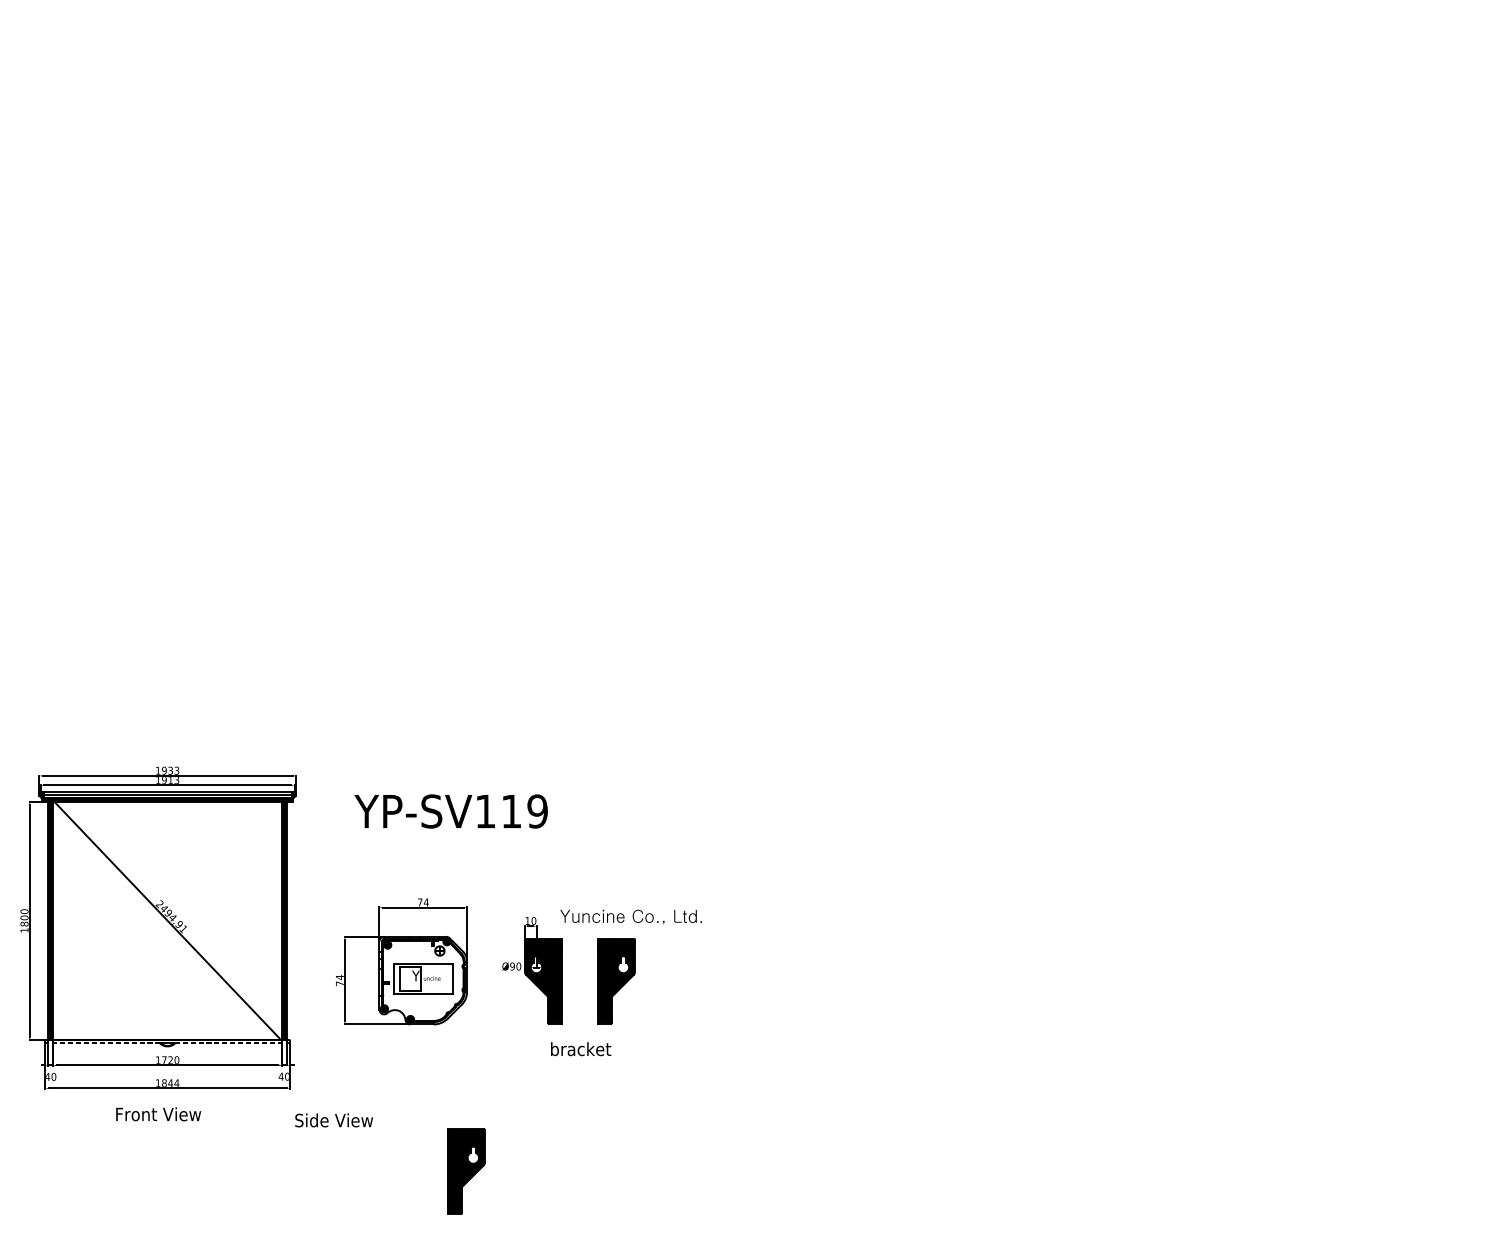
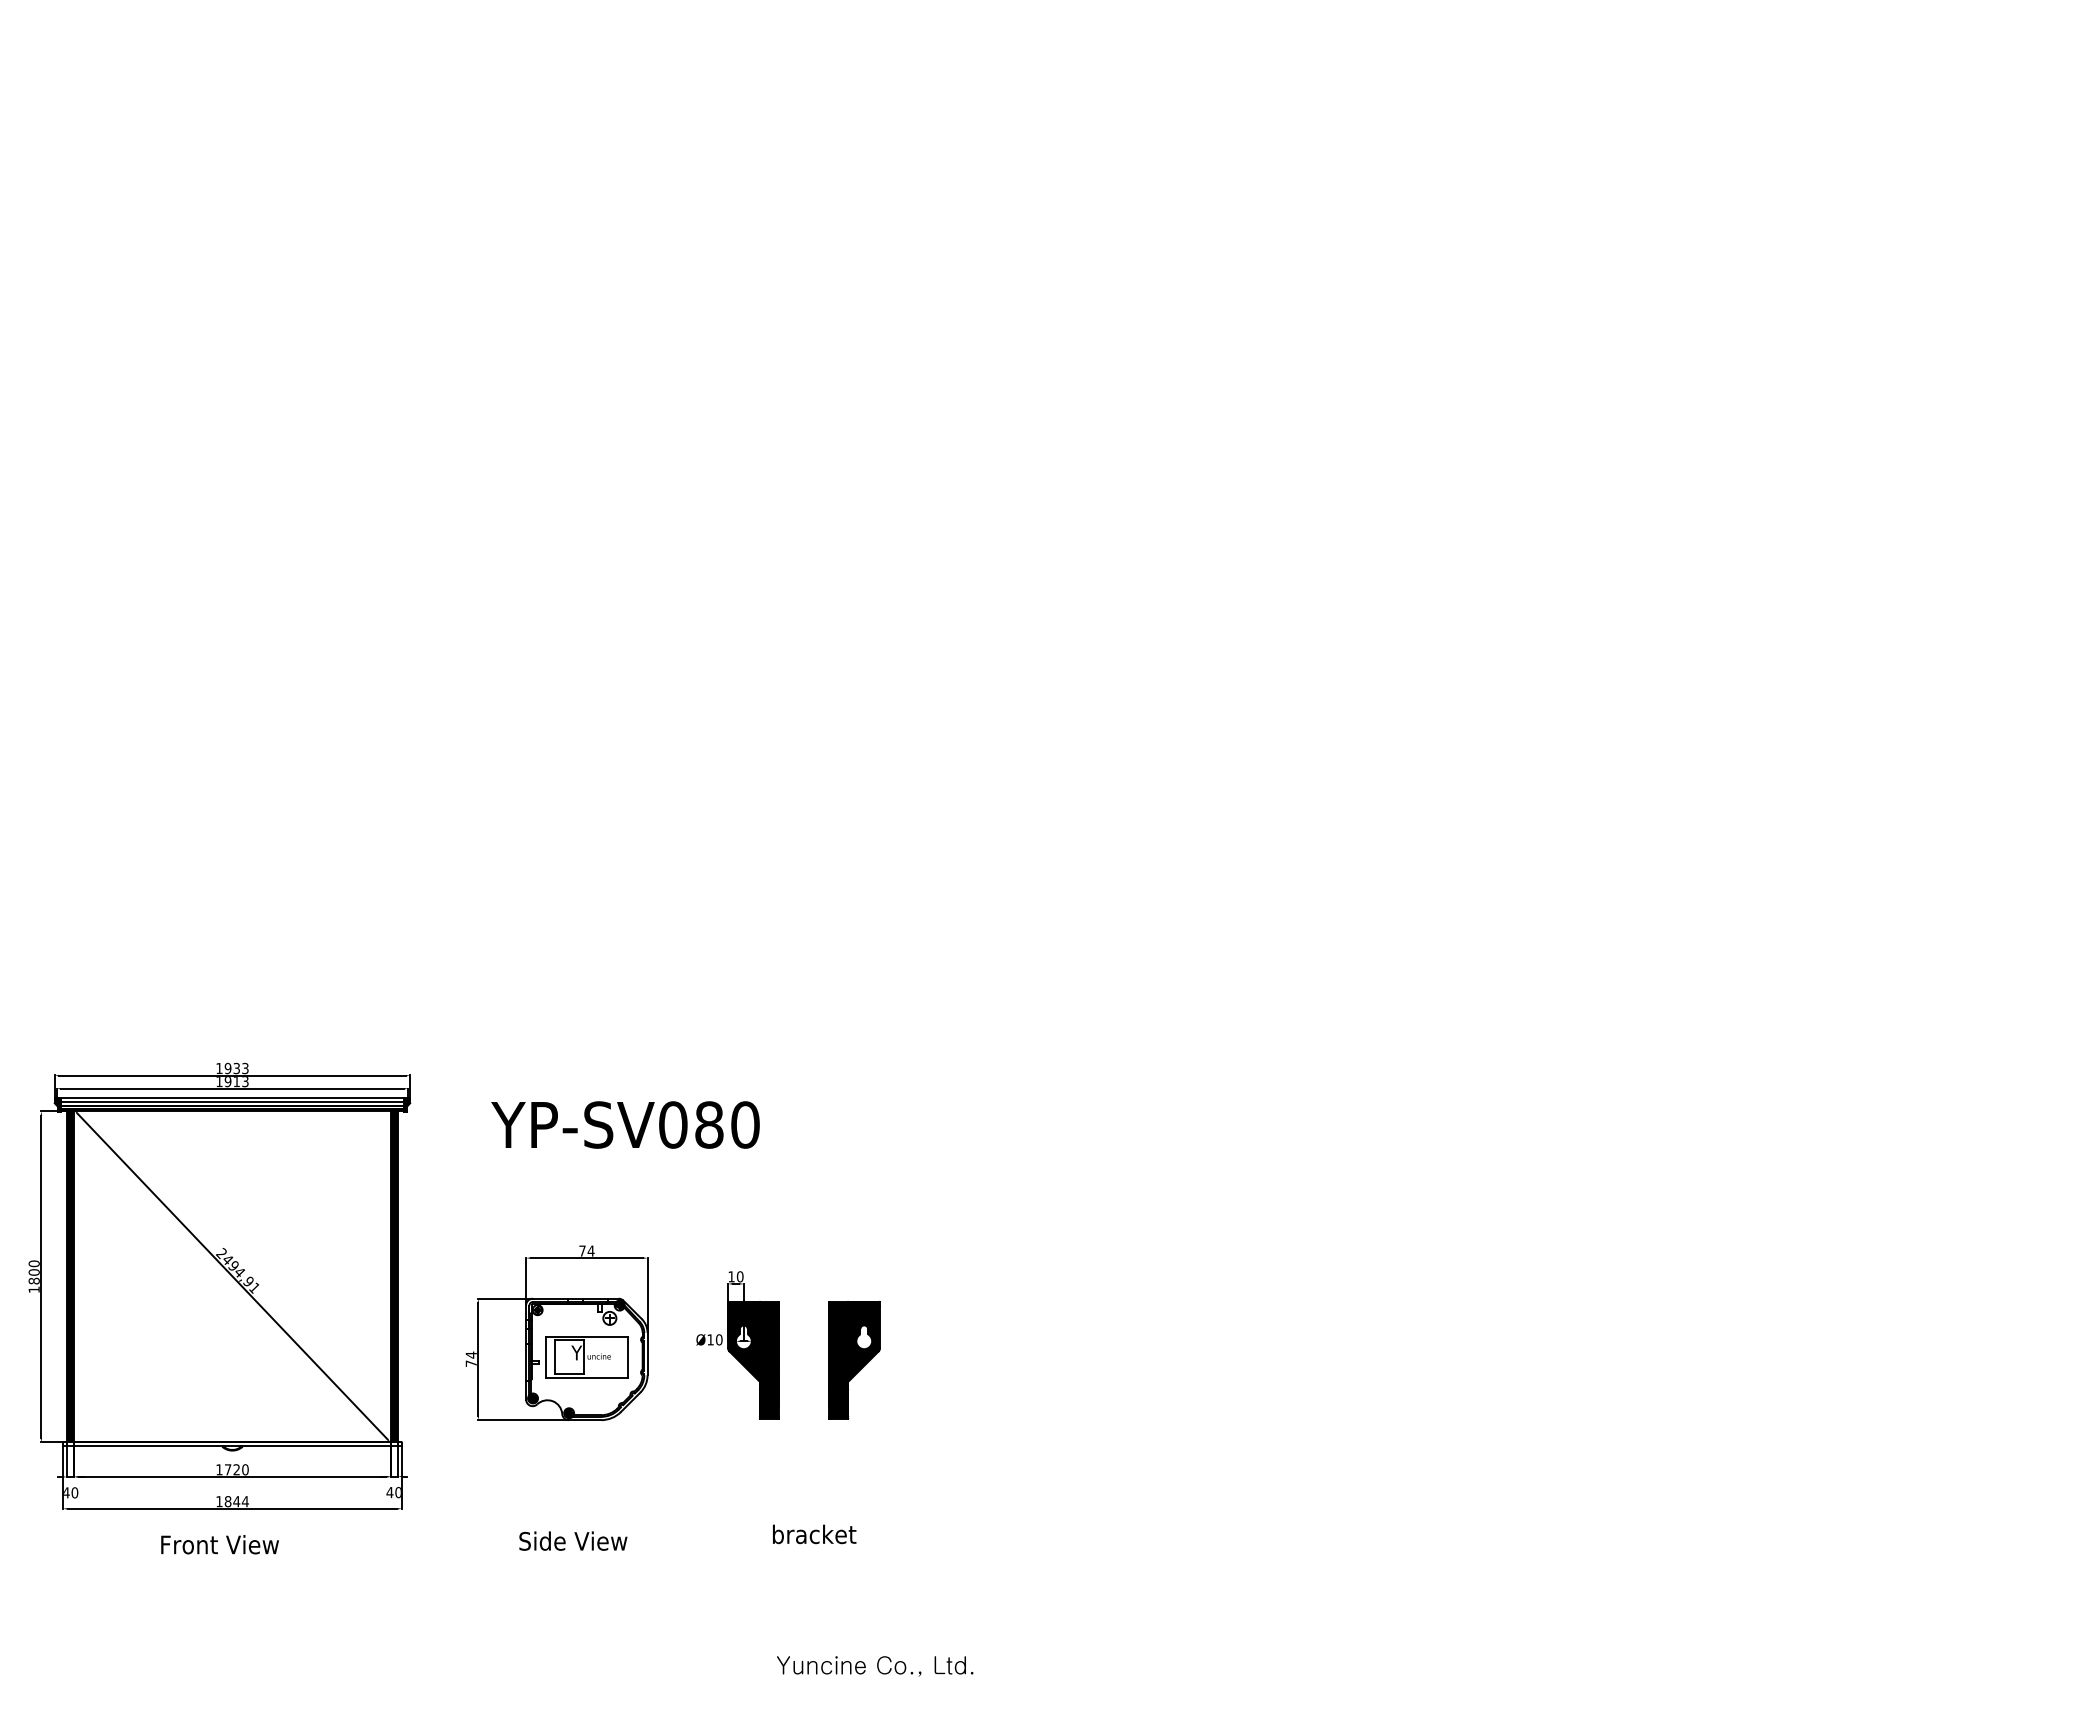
text: (511, 811) -> (709, 1124), YP-SV119 -> YP-SV080
text: (631, 917) -> (875, 1666), moved
text: (512, 966) -> (710, 1339), Ø90 -> Ø10
line: (104, 1043) -> (144, 1446), dashed -> solid
line: (231, 1043) -> (320, 1446), dashed -> solid
text: (581, 1049) -> (814, 1534), moved
text: (334, 1119) -> (573, 1540), moved
part: (466, 1171) -> (646, 1623), removed

